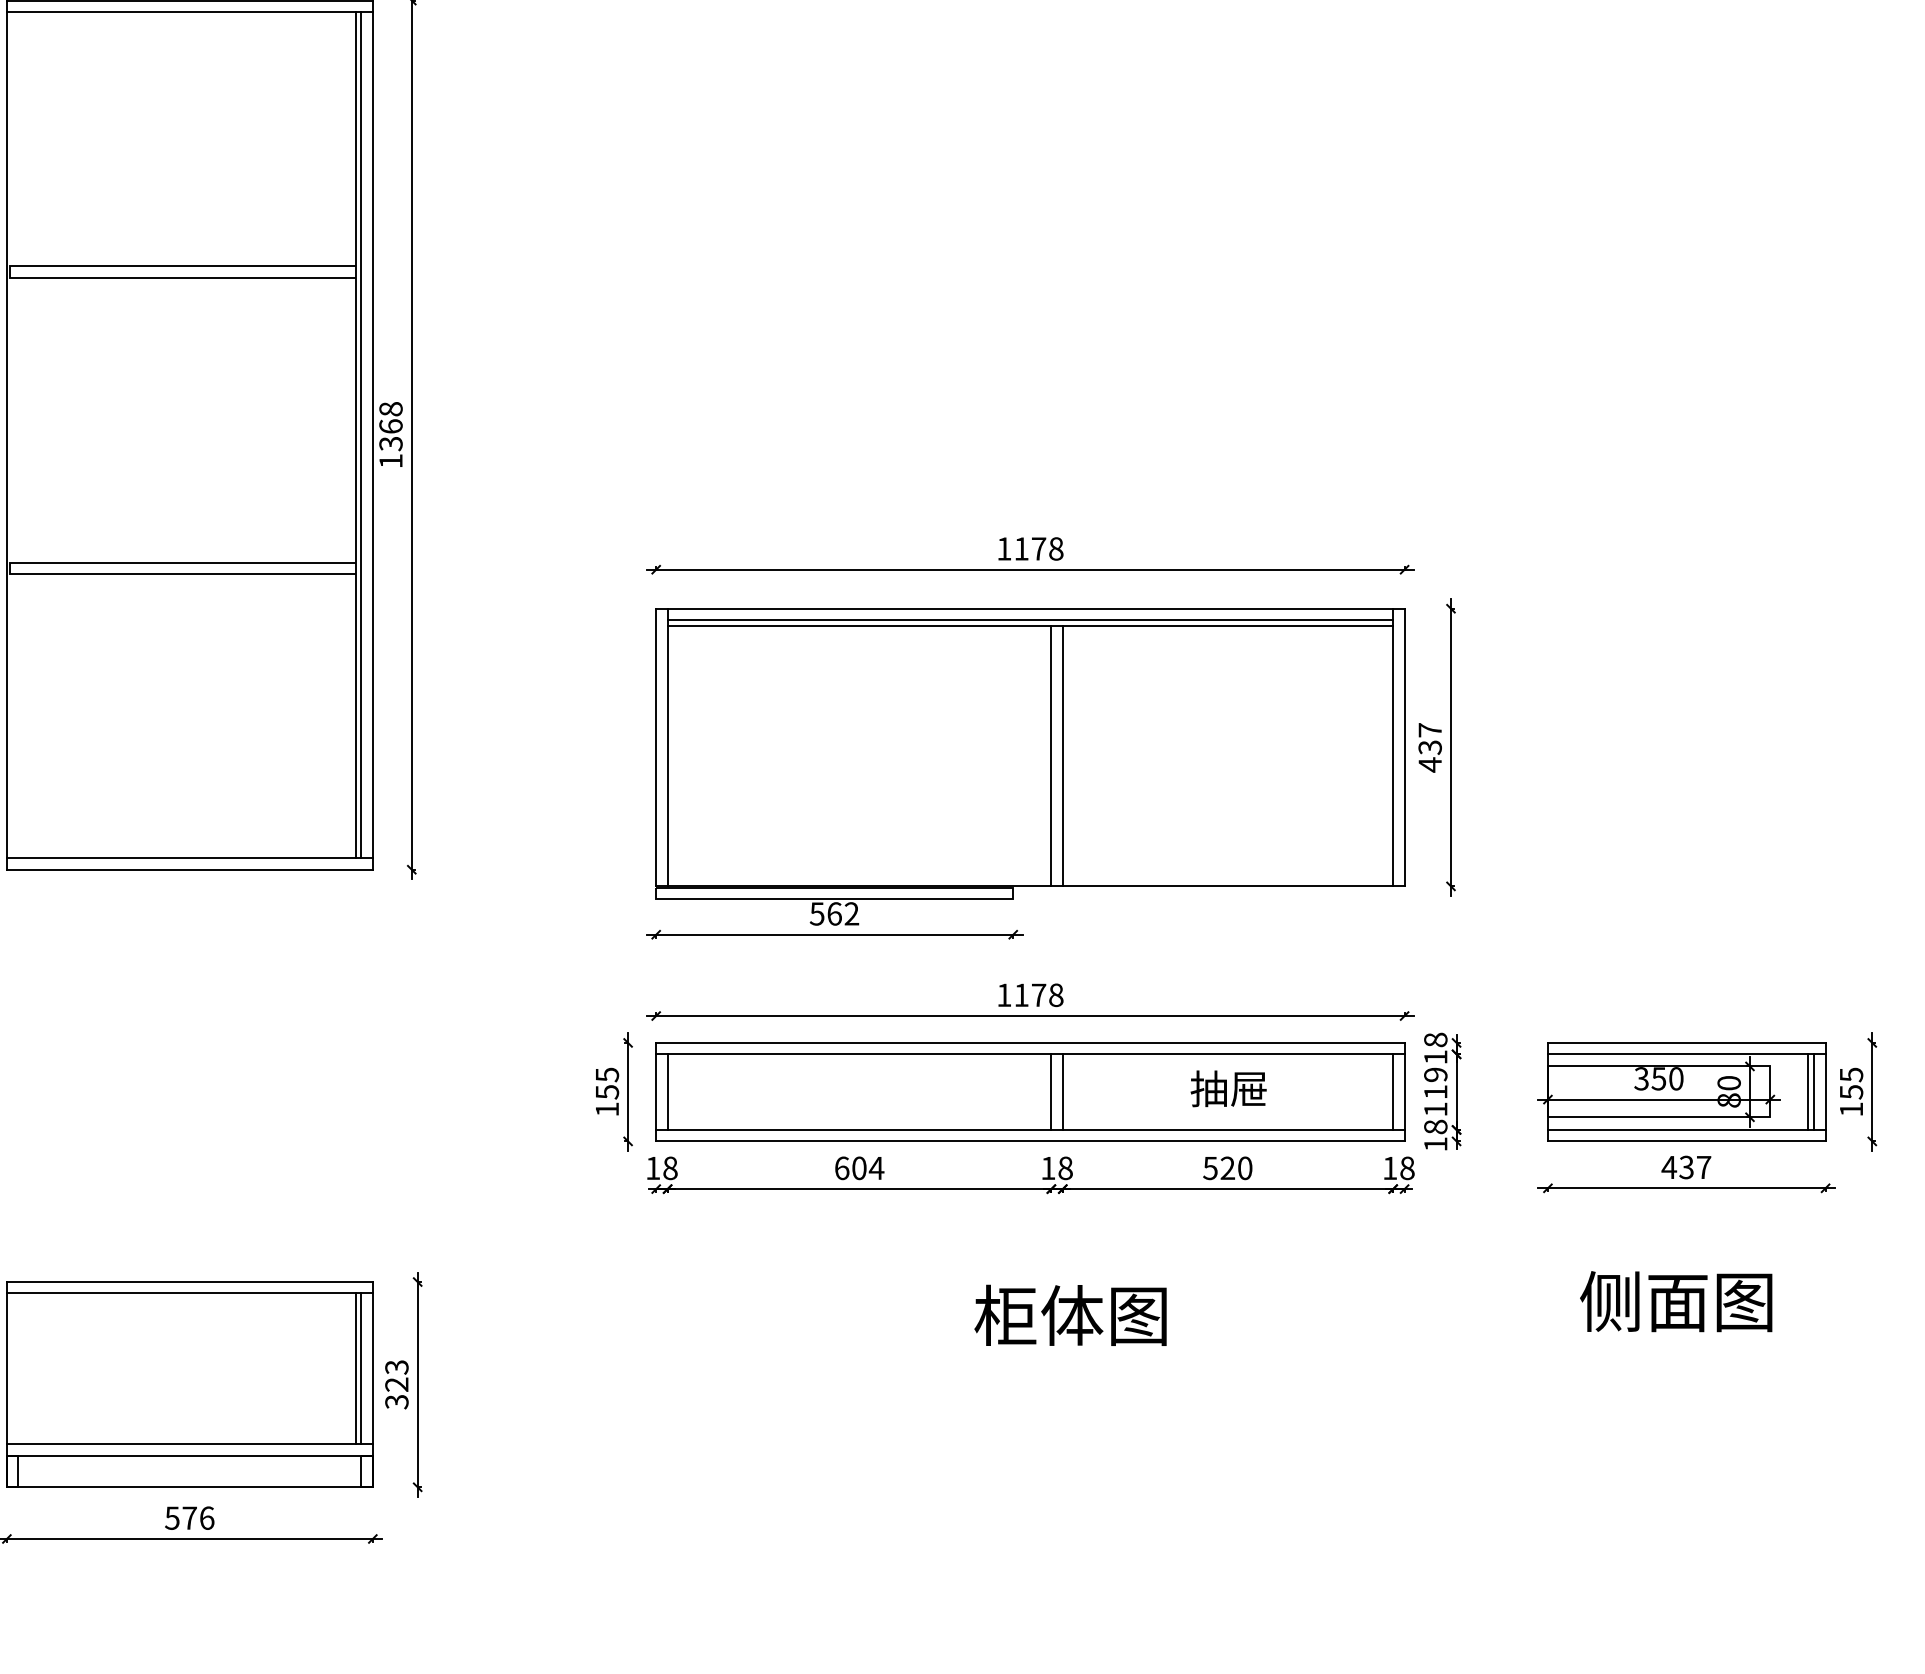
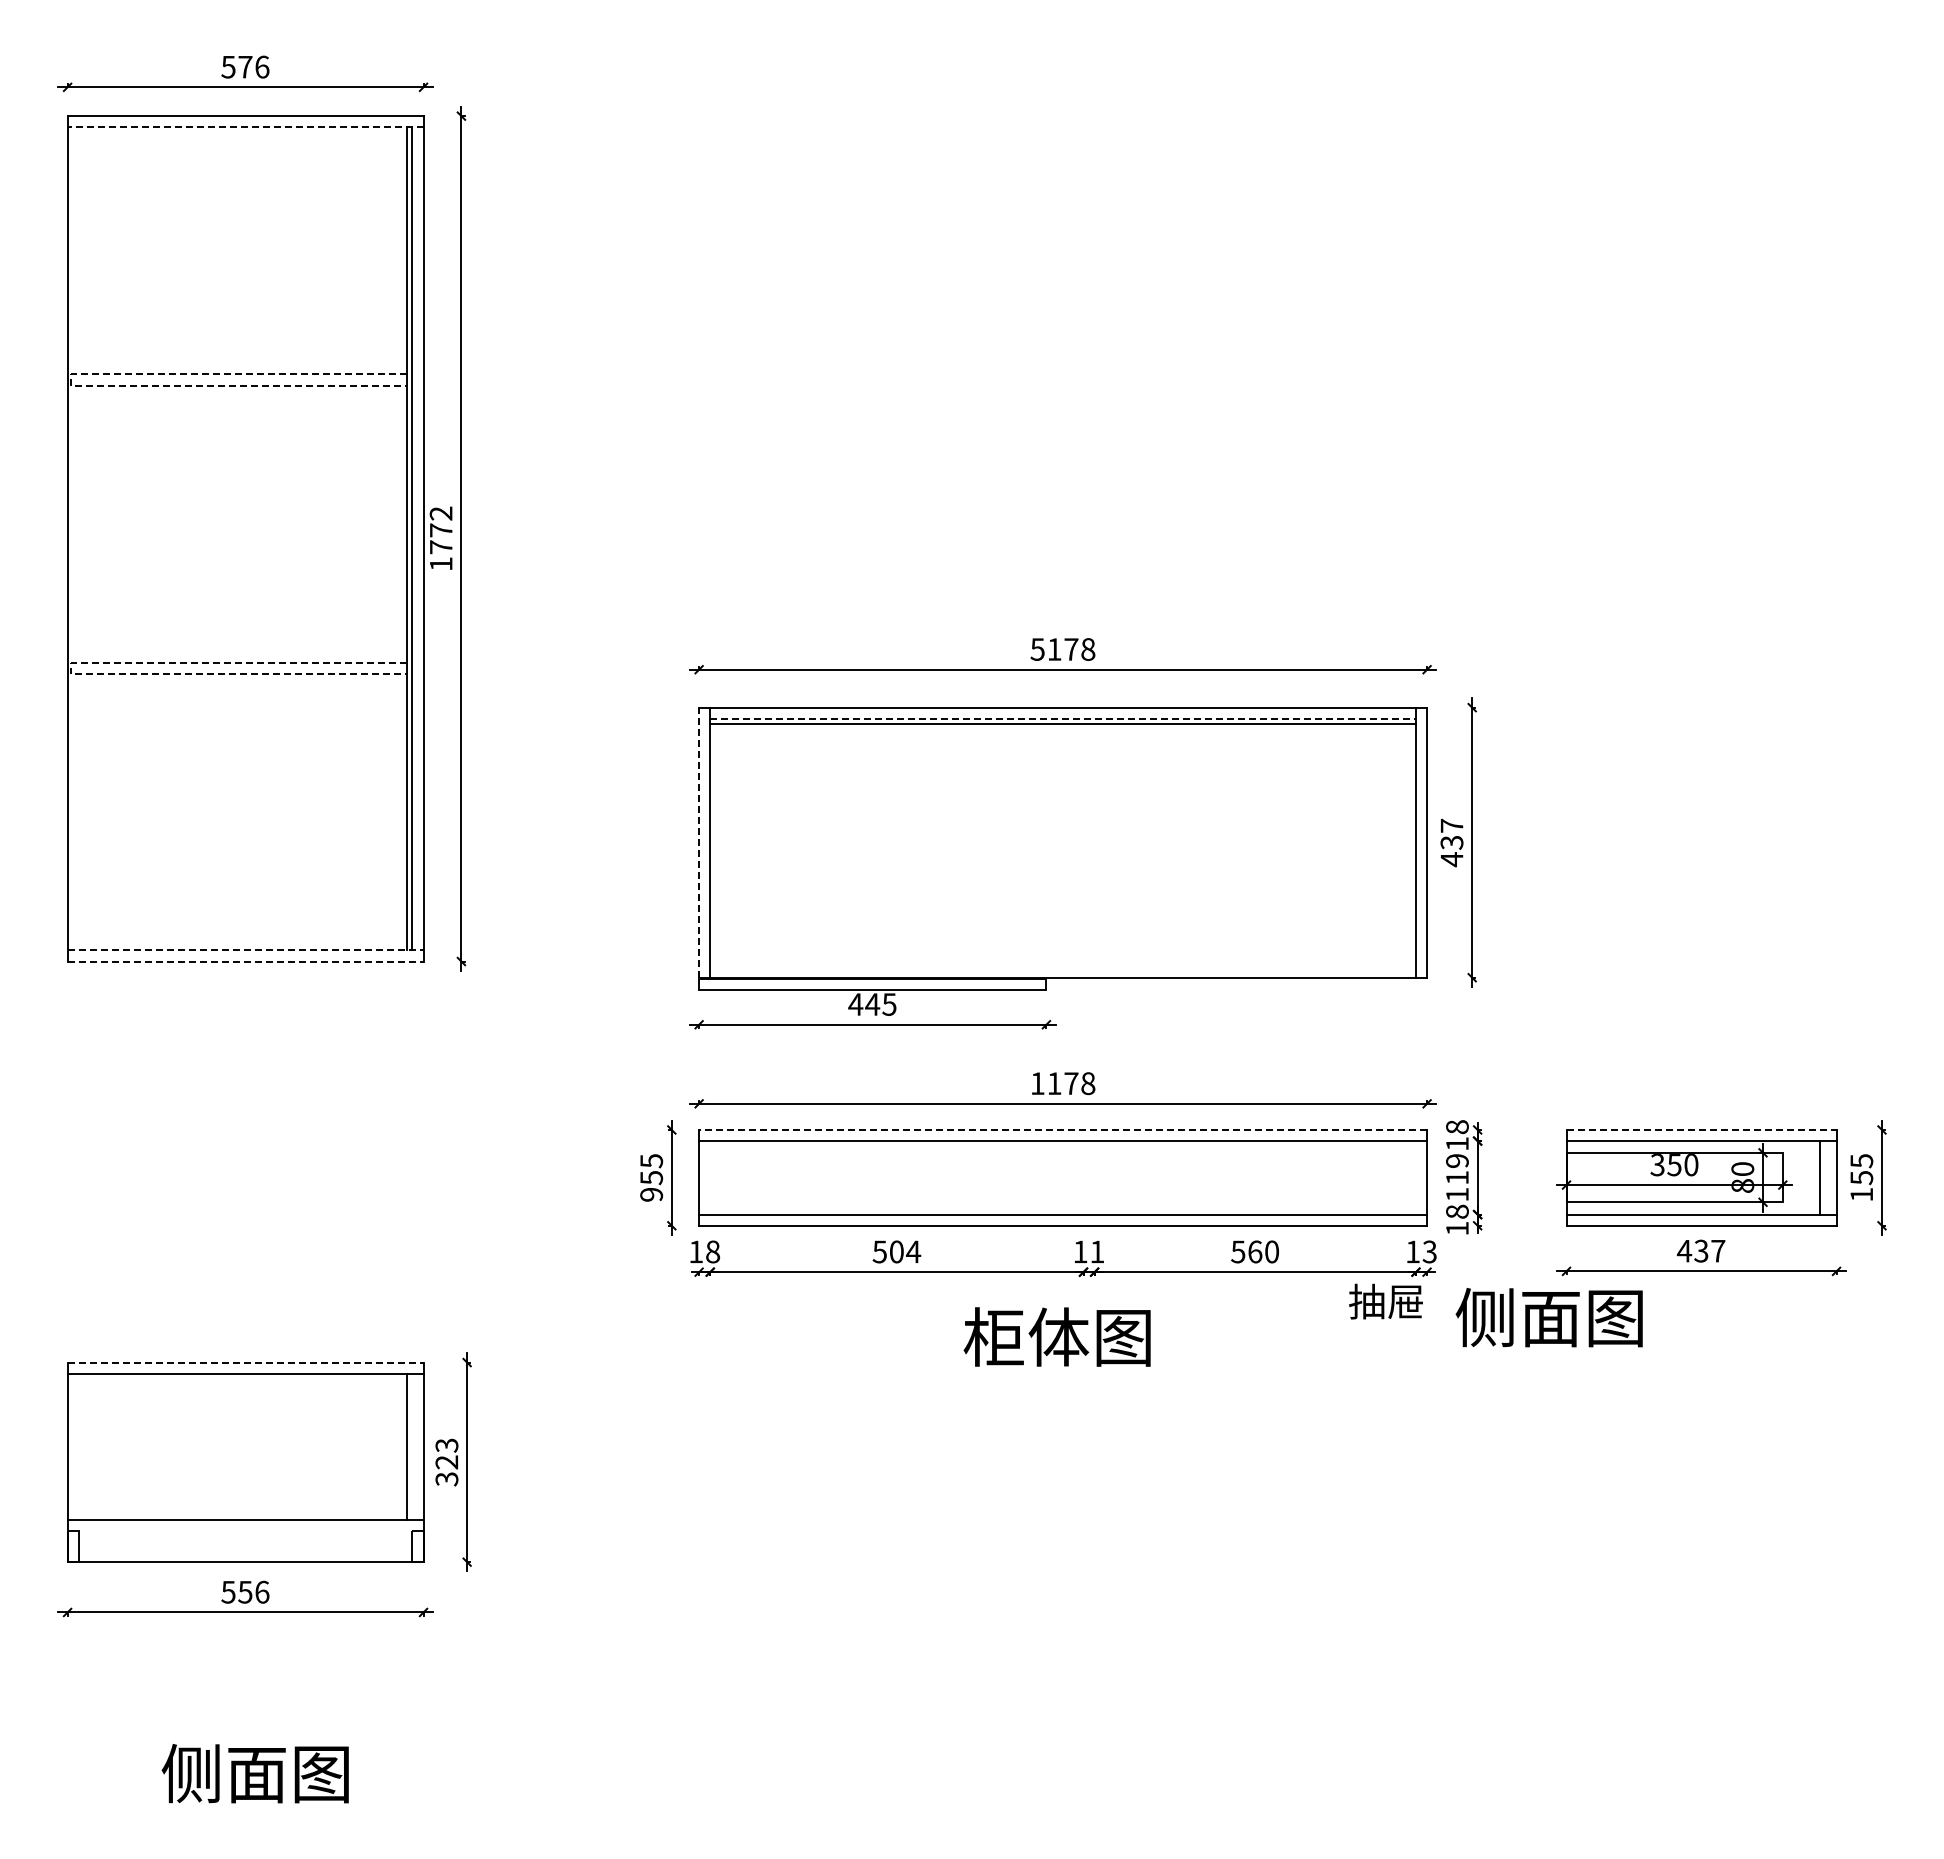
line: (189, 12) -> (245, 127), solid -> dashed
line: (9, 272) -> (70, 380), solid -> dashed
text: (390, 426) -> (440, 530), 1368 -> 1772
text: (1004, 548) -> (1037, 649), 1178 -> 5178
line: (9, 568) -> (70, 668), solid -> dashed
line: (1030, 619) -> (1063, 718), solid -> dashed
line: (656, 747) -> (699, 842), solid -> dashed
line: (1051, 755) -> (1083, 850), removed
line: (1062, 755) -> (1094, 850), removed
line: (189, 858) -> (245, 950), solid -> dashed
line: (189, 869) -> (245, 961), solid -> dashed
text: (834, 913) -> (872, 1004), 562 -> 445
line: (1030, 1042) -> (1063, 1129), solid -> dashed
line: (1687, 1042) -> (1702, 1129), solid -> dashed
text: (1228, 1088) -> (1385, 1301), moved
line: (667, 1091) -> (710, 1177), removed
line: (1051, 1091) -> (1083, 1177), removed
line: (1062, 1091) -> (1094, 1177), removed
line: (1392, 1091) -> (1415, 1177), removed
line: (1814, 1091) -> (1825, 1177), removed
text: (607, 1109) -> (651, 1194), 155 -> 955
text: (841, 1167) -> (879, 1251), 604 -> 504
text: (1065, 1167) -> (1097, 1251), 18 -> 11
text: (1228, 1167) -> (1255, 1251), 520 -> 560
text: (1407, 1167) -> (1429, 1251), 18 -> 13
line: (189, 1281) -> (245, 1362), solid -> dashed
text: (1675, 1301) -> (1548, 1317), moved
text: (1069, 1314) -> (1056, 1336), moved
line: (361, 1368) -> (412, 1446), removed
line: (189, 1455) -> (245, 1531), removed
text: (189, 1518) -> (245, 1592), 576 -> 556

